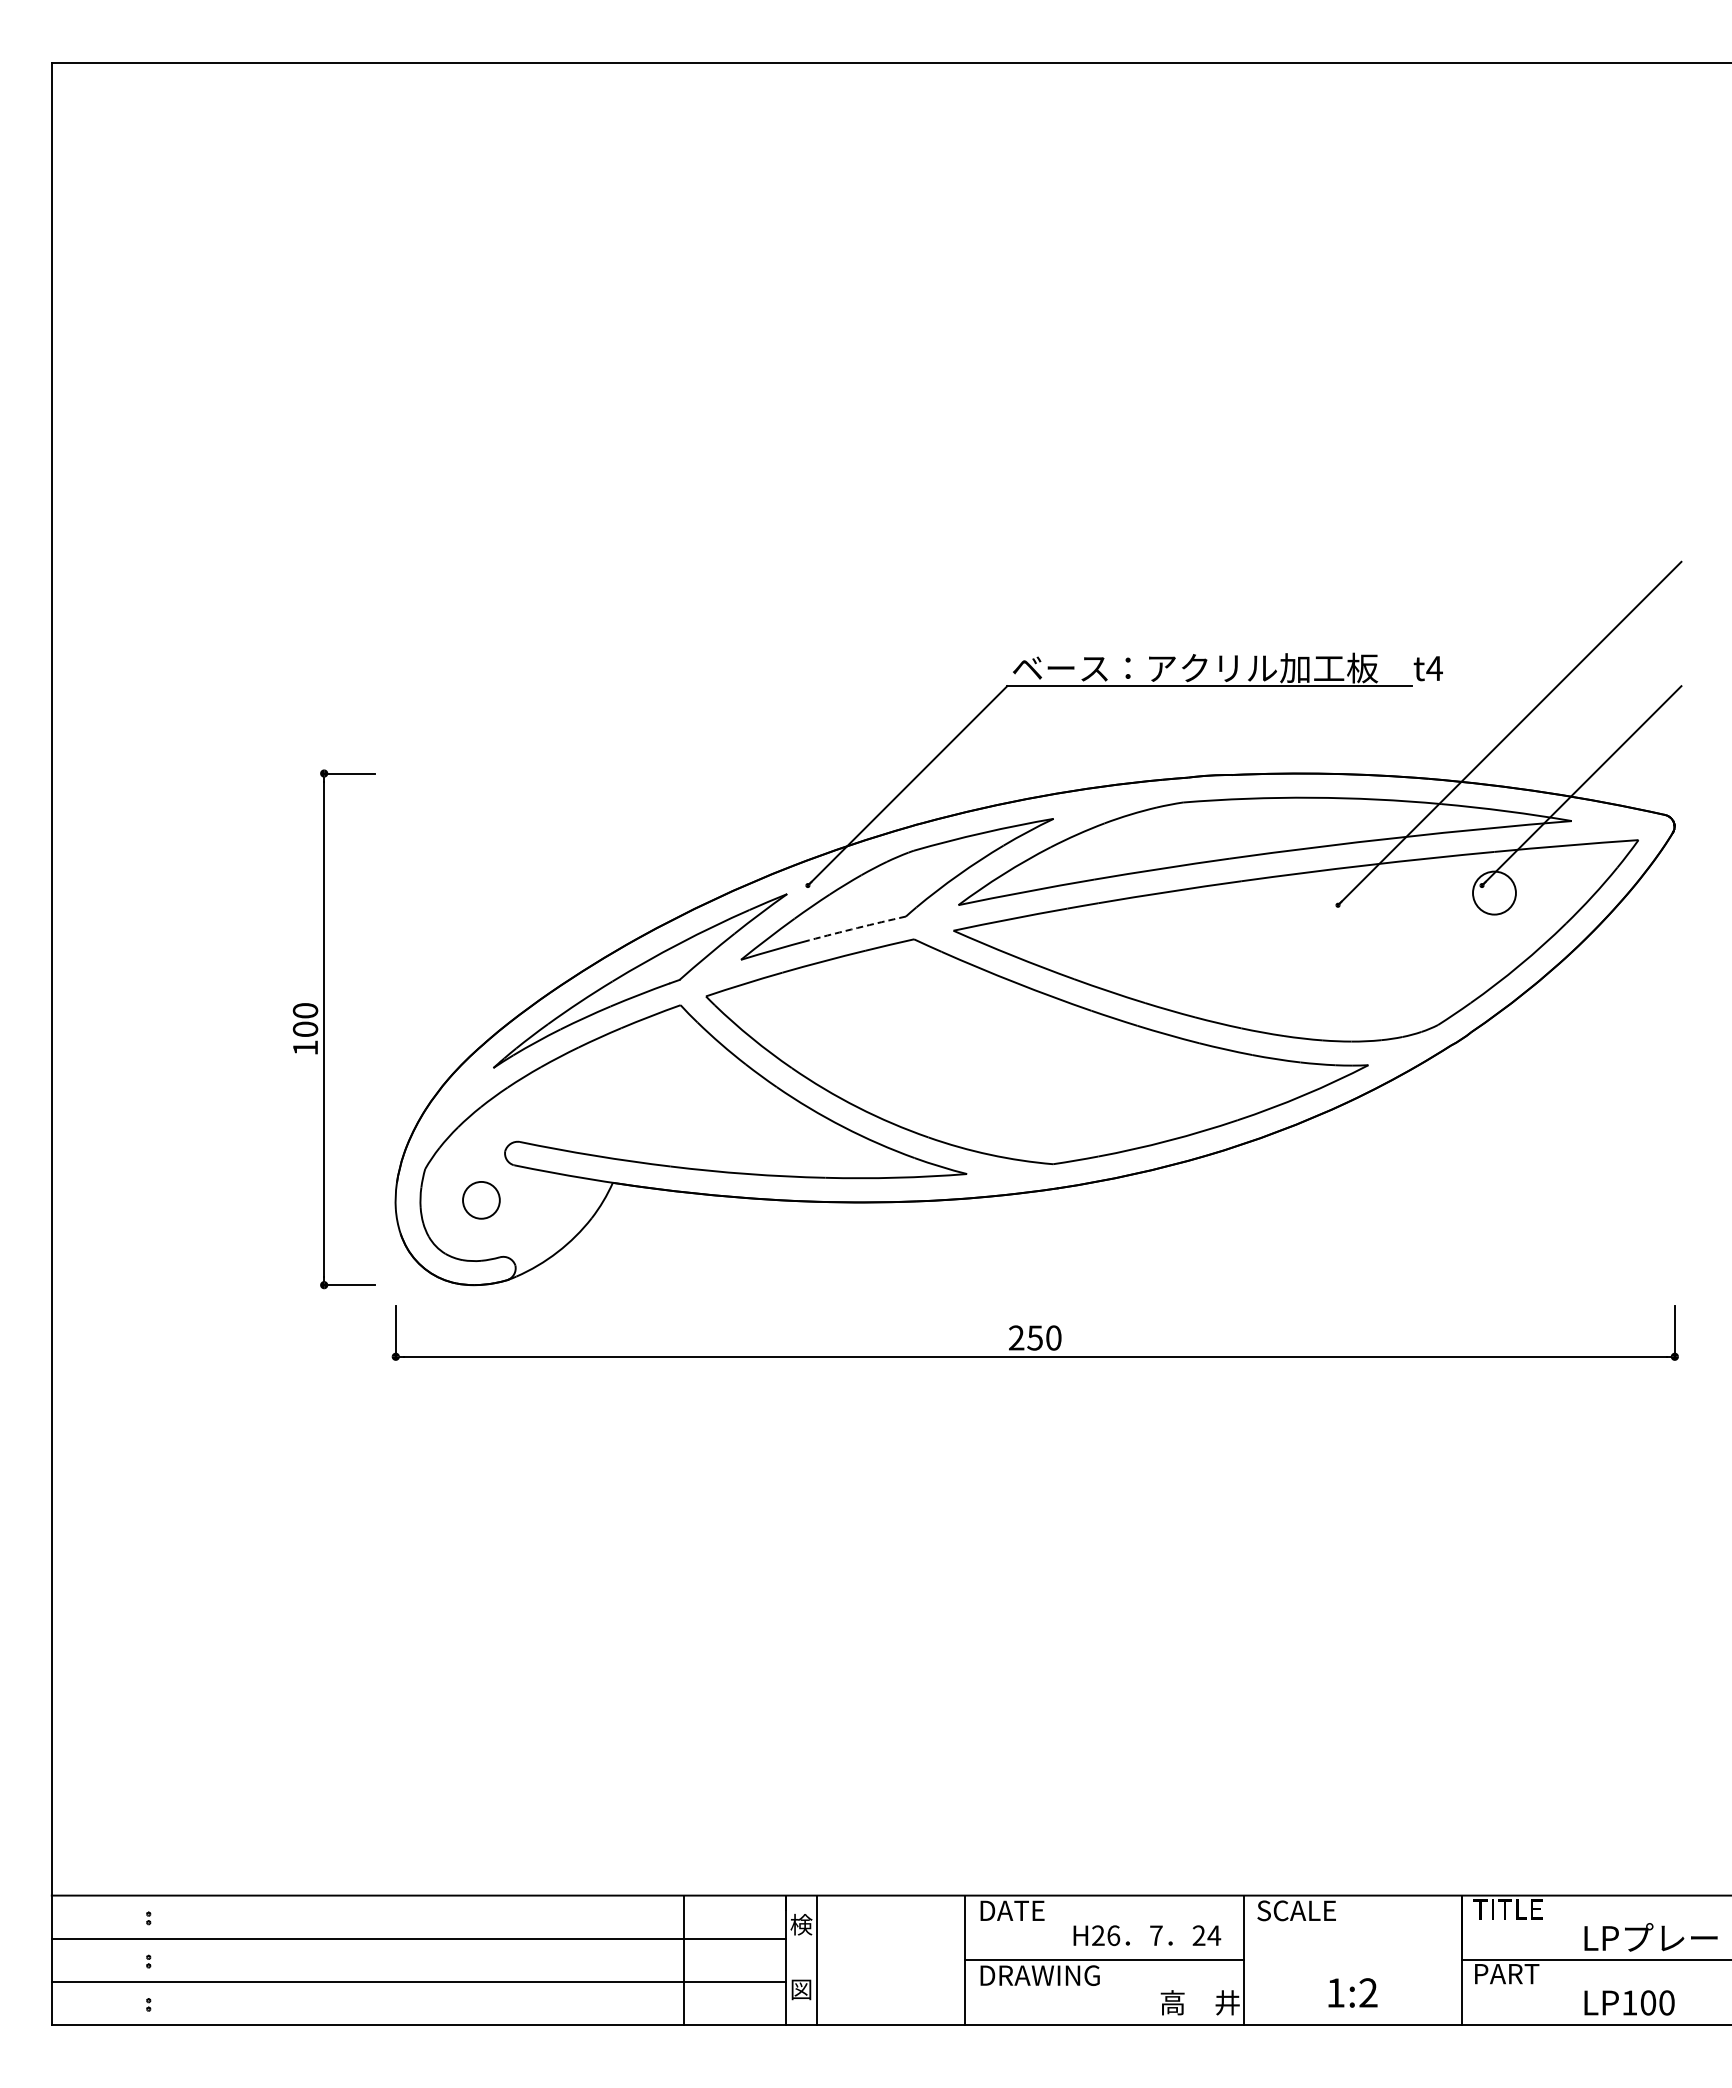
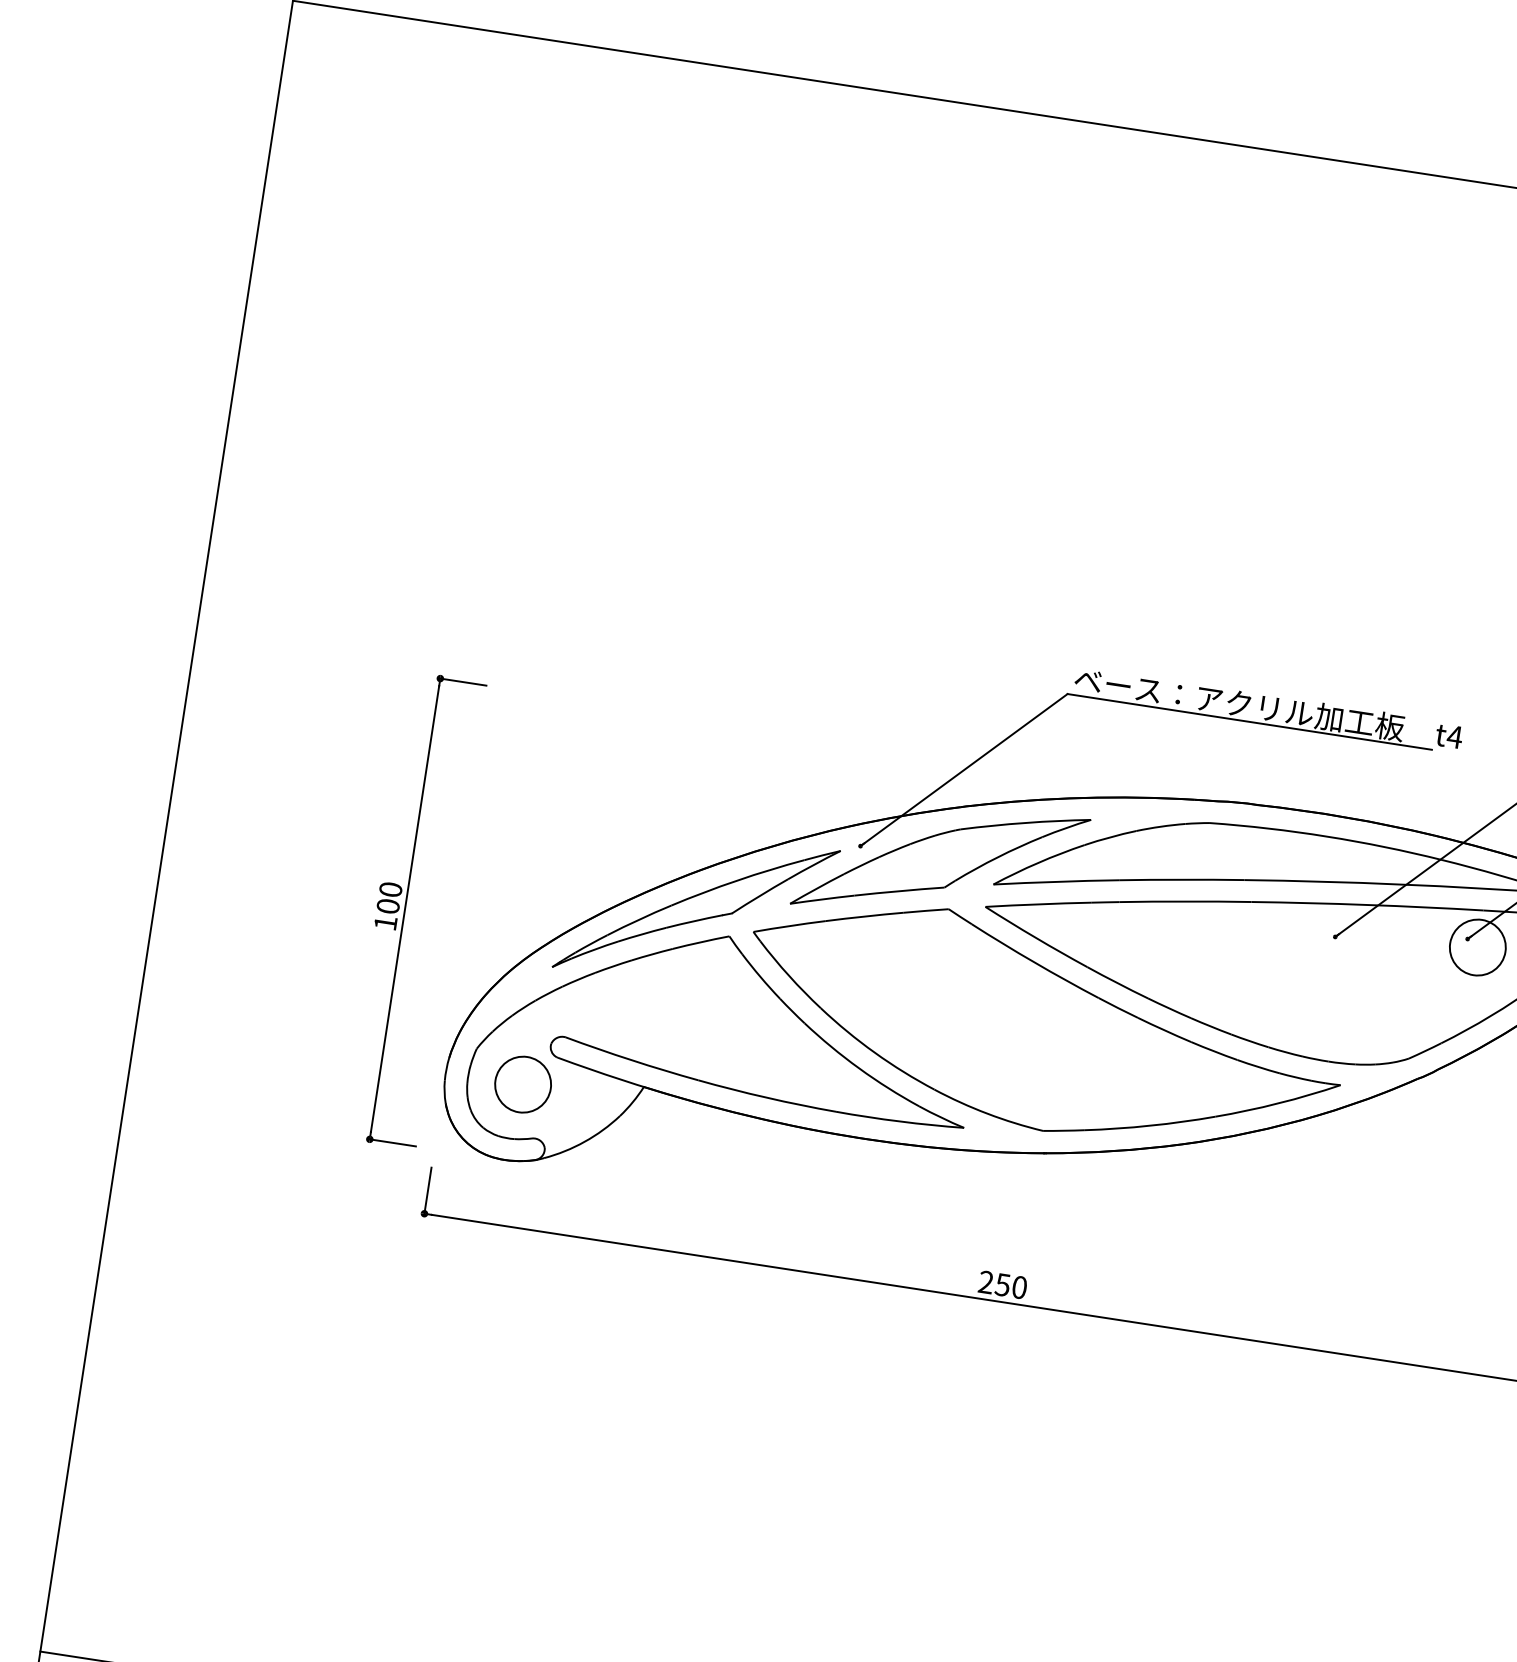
circle: (1494, 892) -> (1477, 947), size x1.43
arc: (857, 927) -> (899, 890), dashed -> solid
circle: (481, 1200) -> (523, 1084), size x1.67

